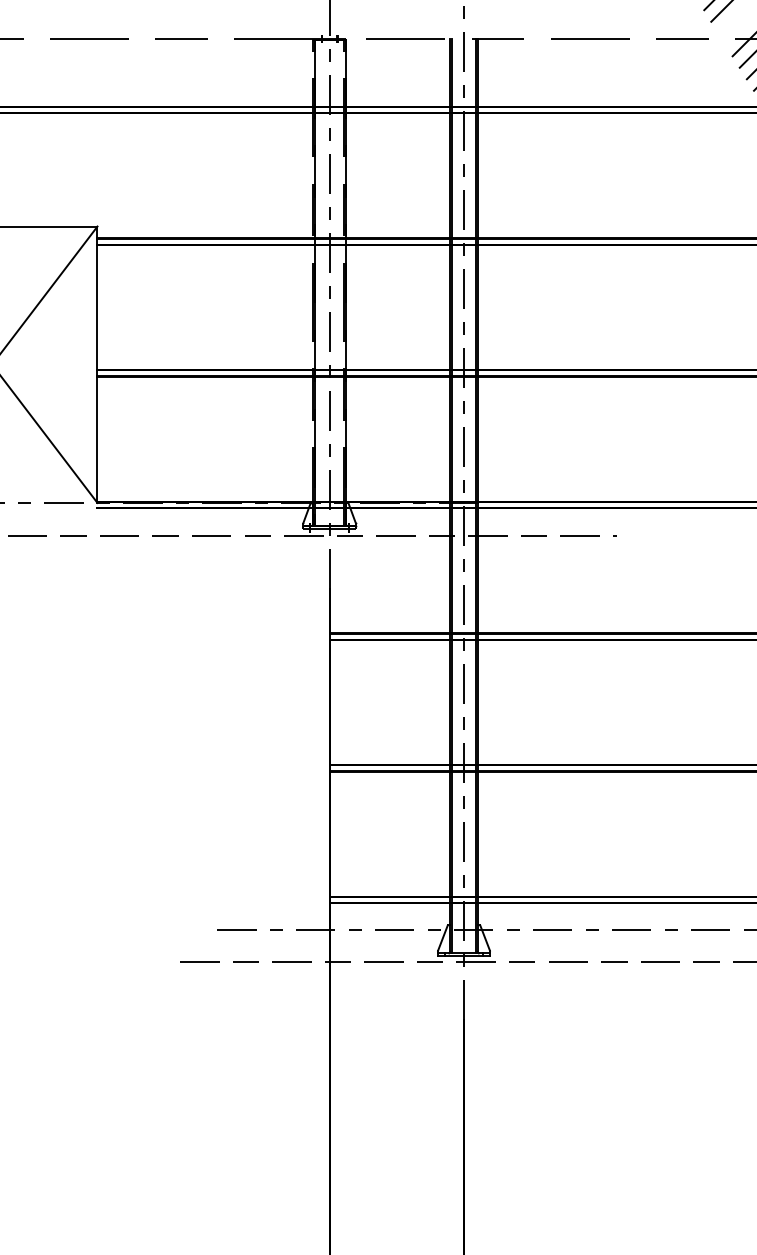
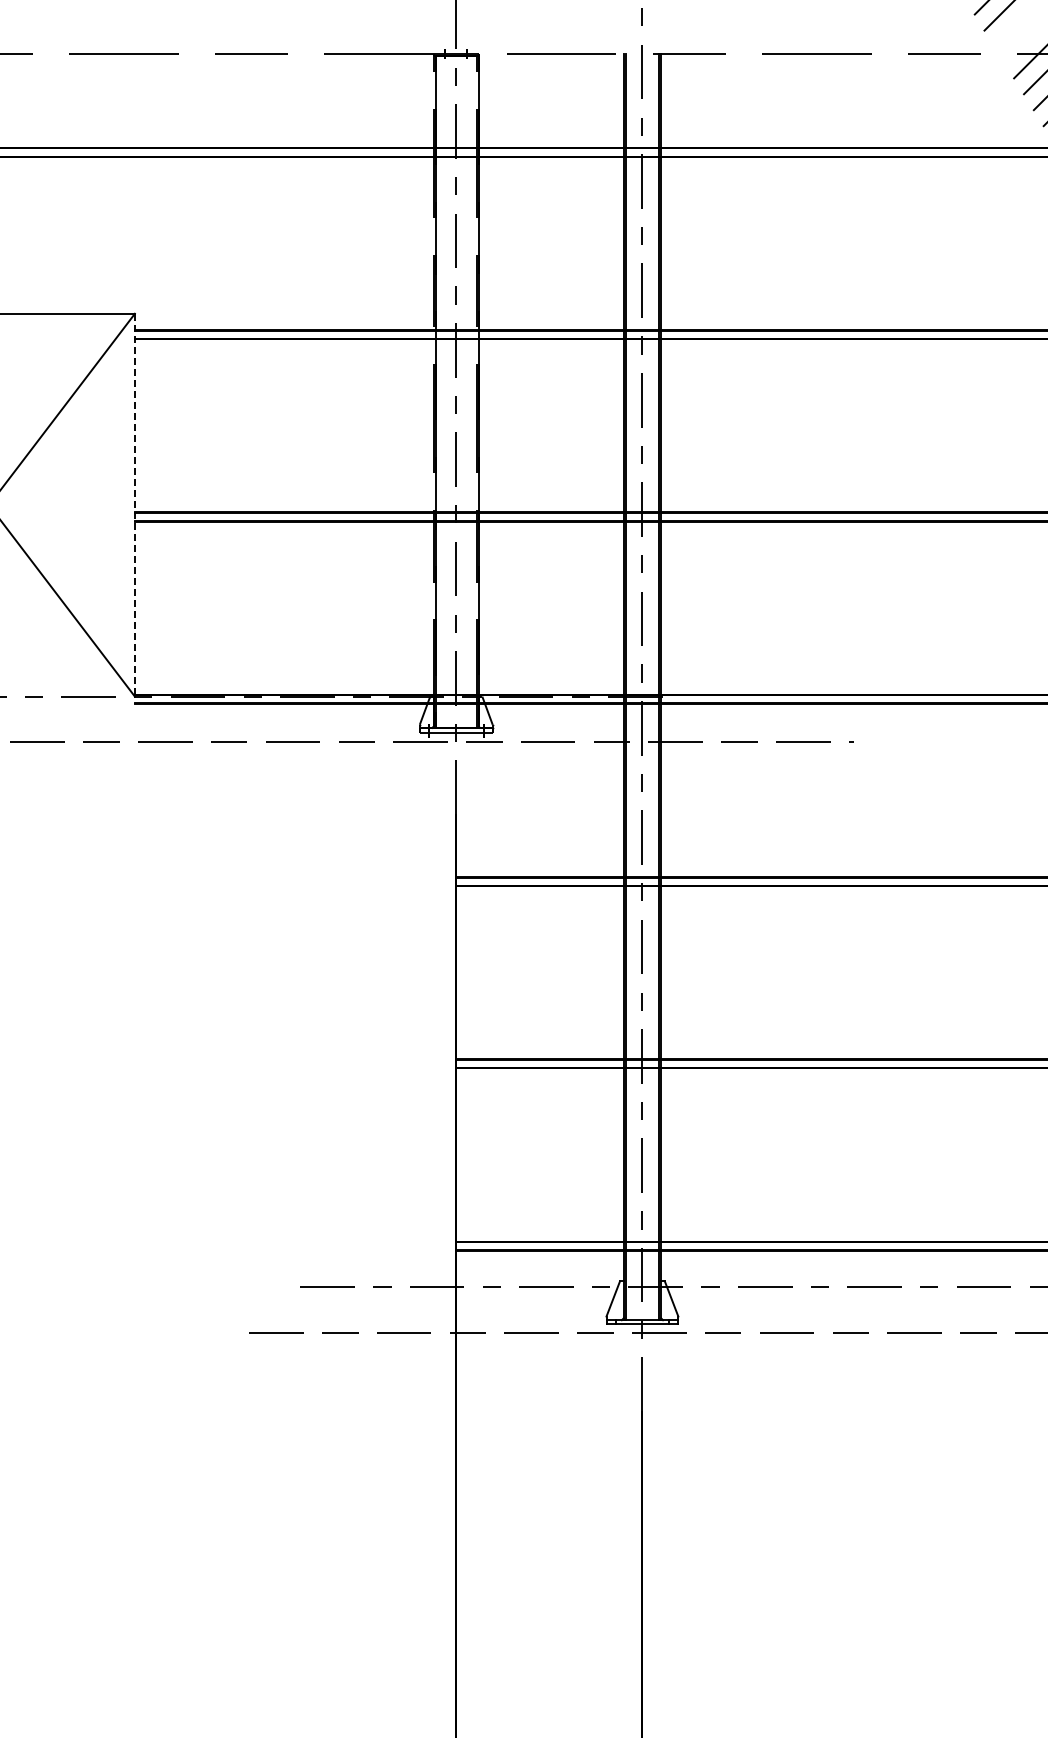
line: (97, 364) -> (134, 505), solid -> dashed

